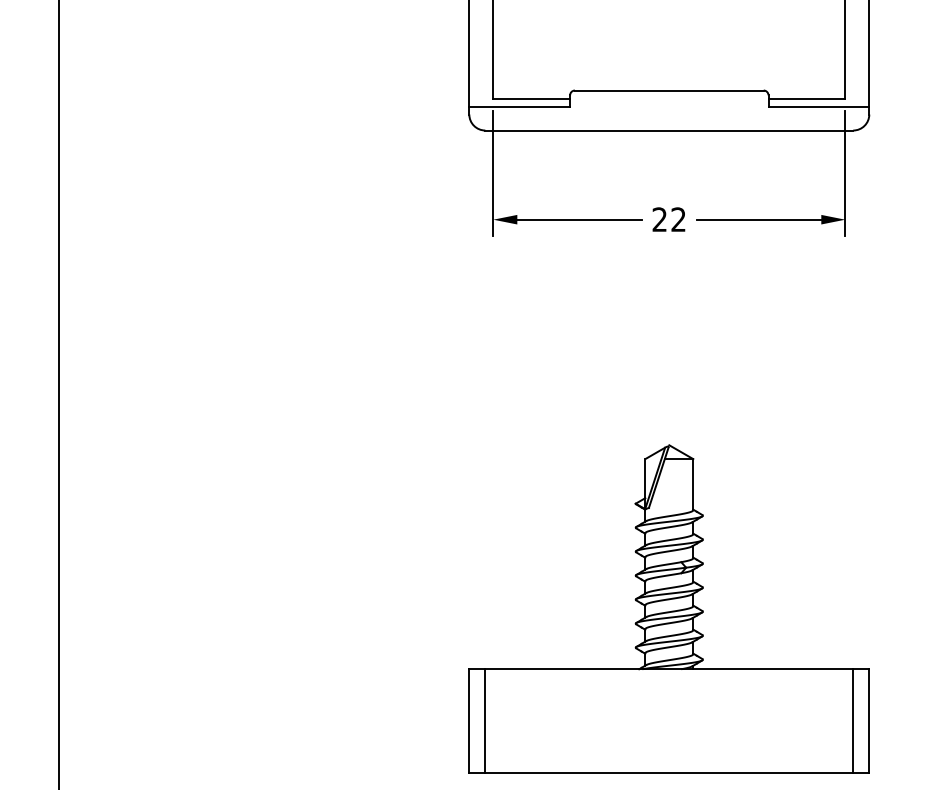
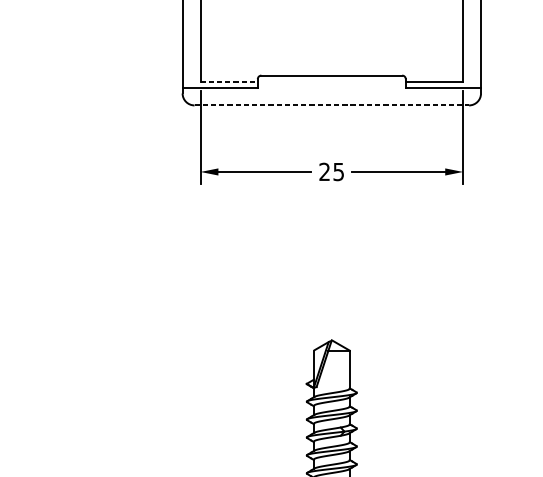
line: (532, 98) -> (229, 81), solid -> dashed
line: (669, 130) -> (331, 105), solid -> dashed
text: (678, 219) -> (338, 171), 22 -> 25

